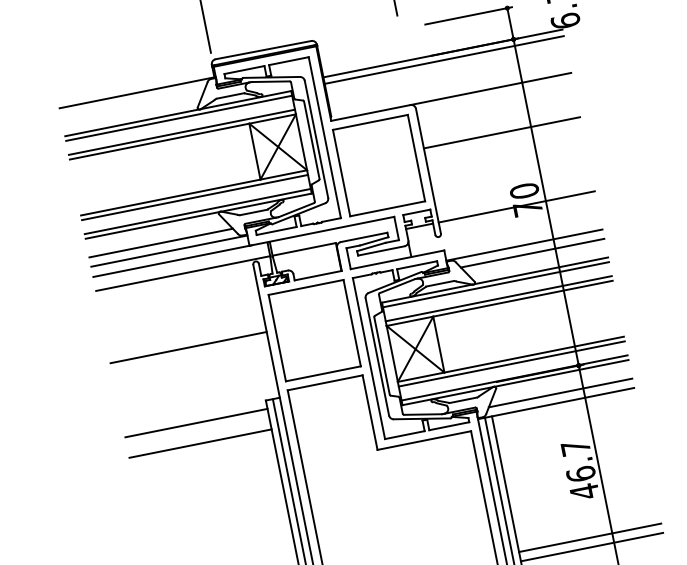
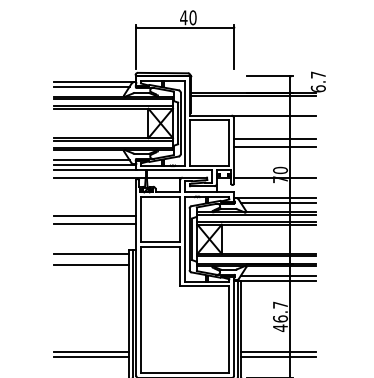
line: (132, 102) -> (91, 86), added
line: (504, 149) -> (274, 147), added
line: (192, 362) -> (95, 223), added

